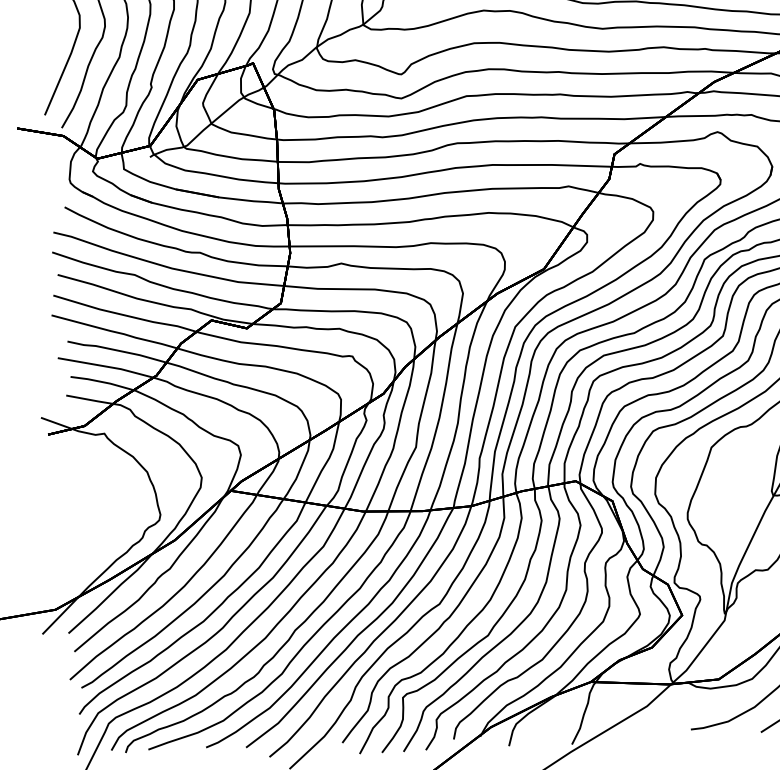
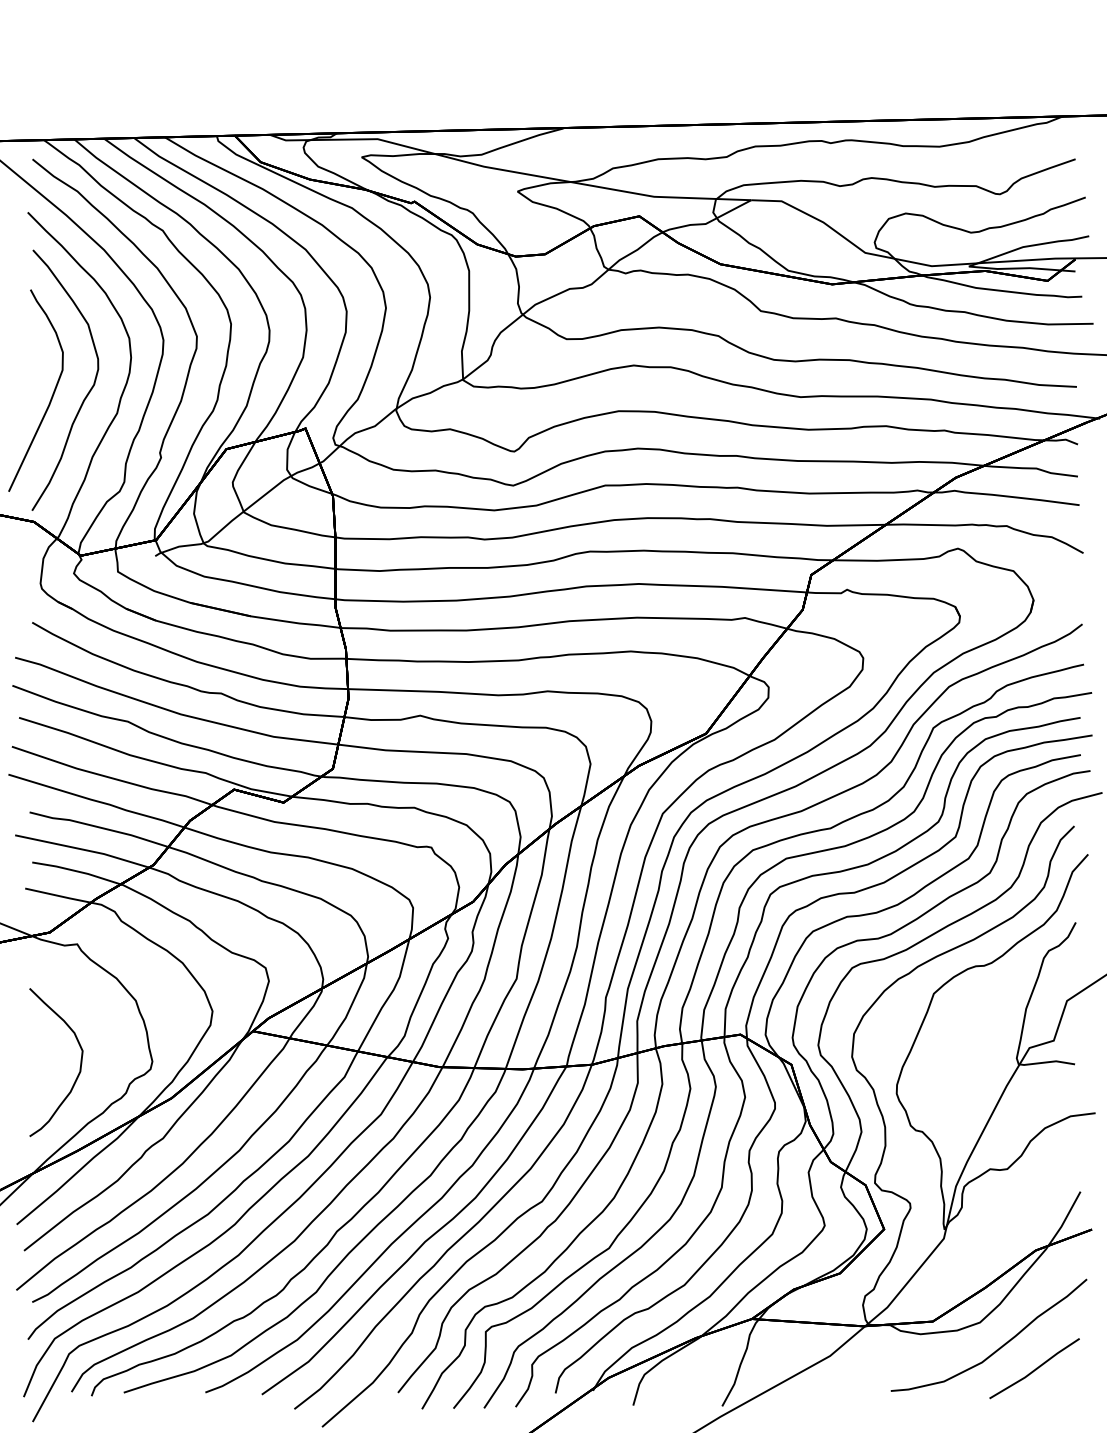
curve: (109, 520) -> (79, 1067), added

